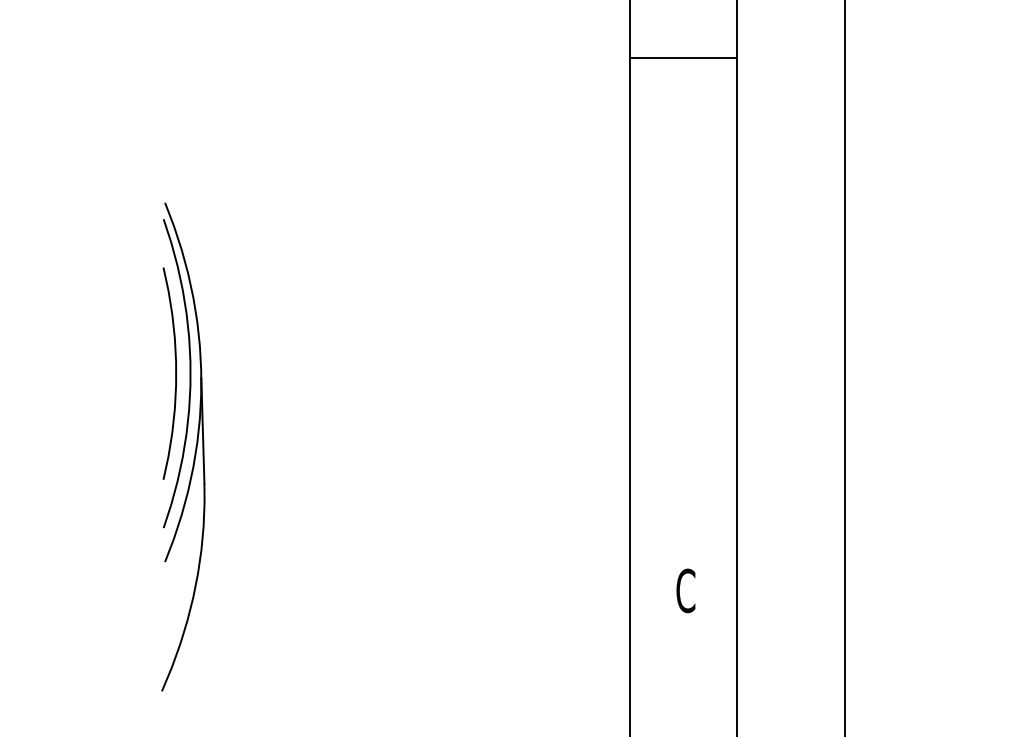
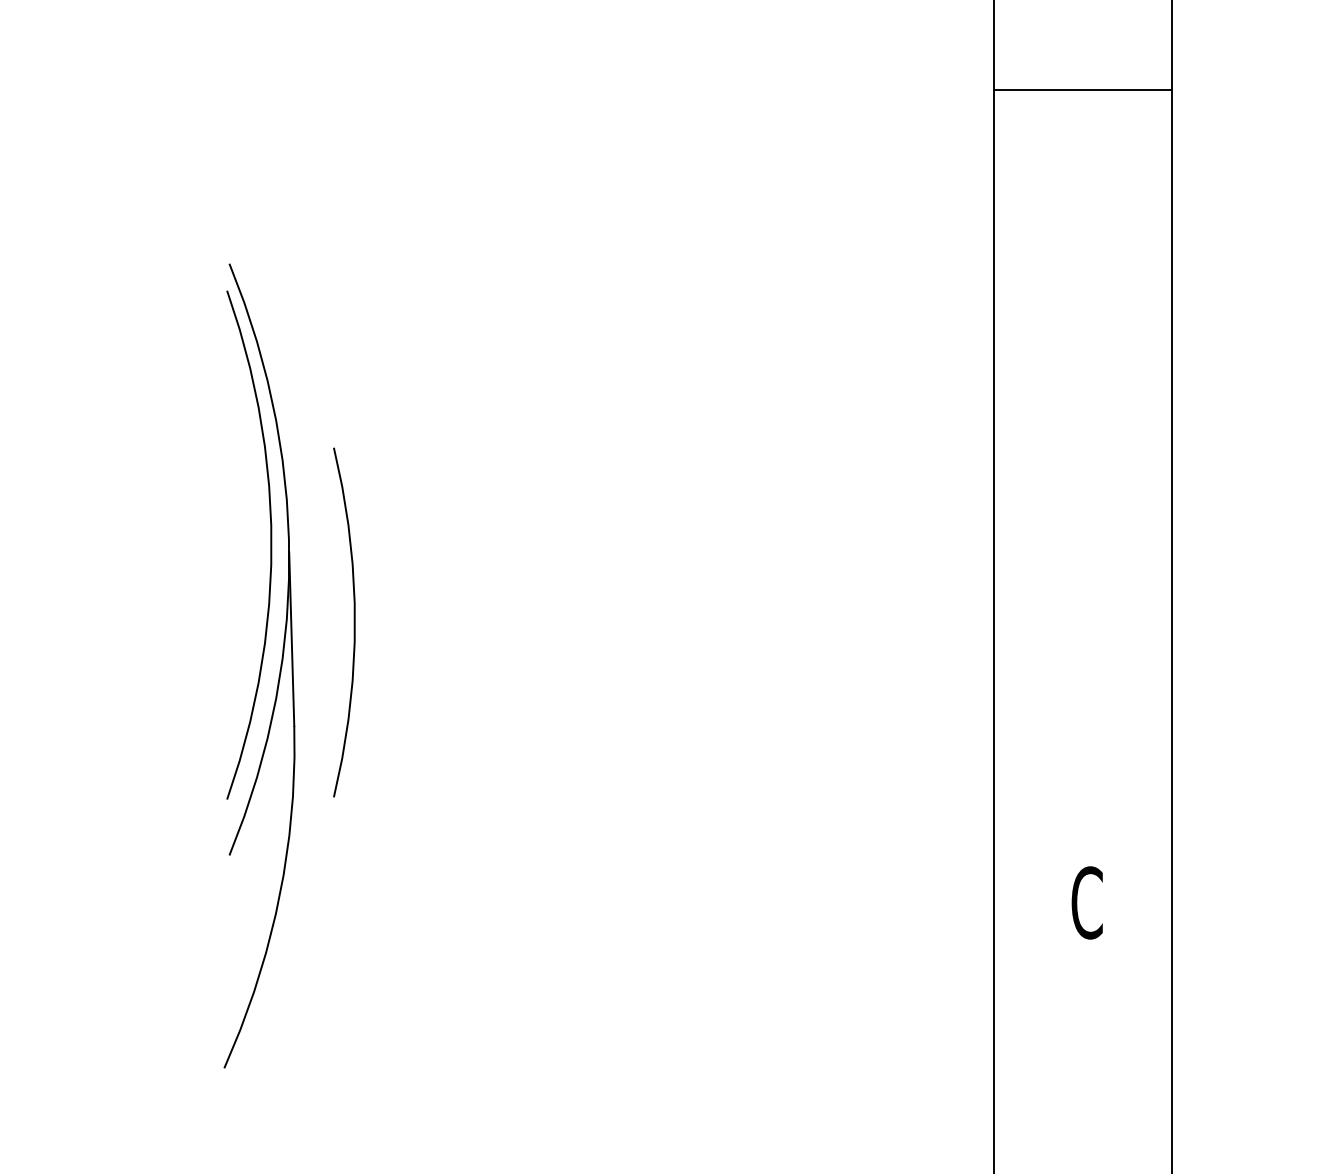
line: (683, 58) -> (1083, 90), moved
curve: (175, 373) -> (353, 622), moved

